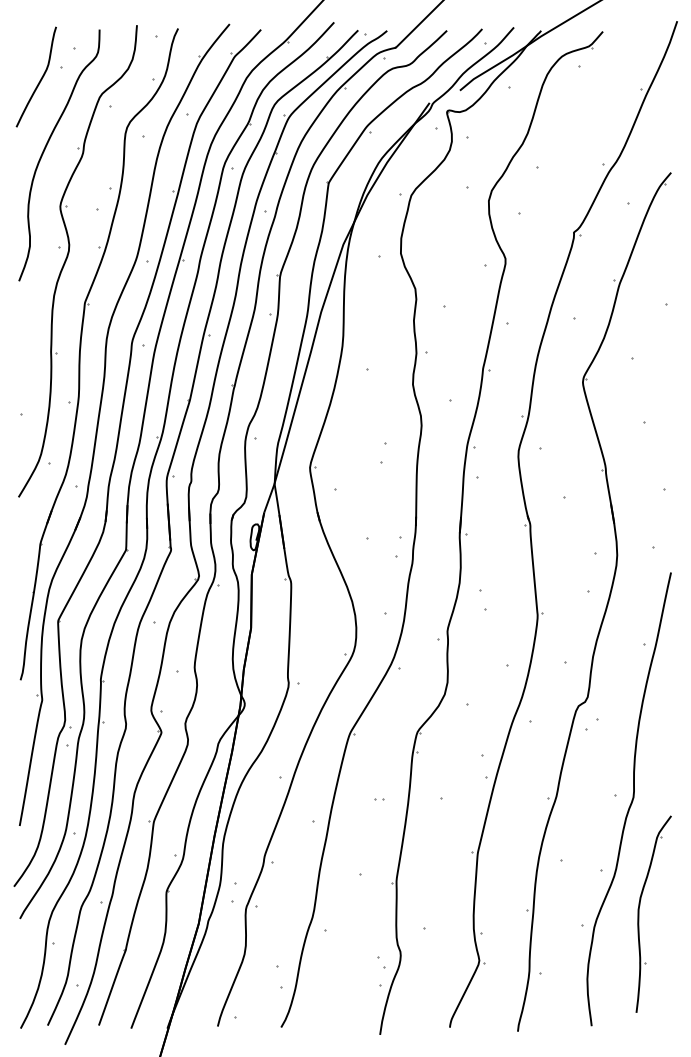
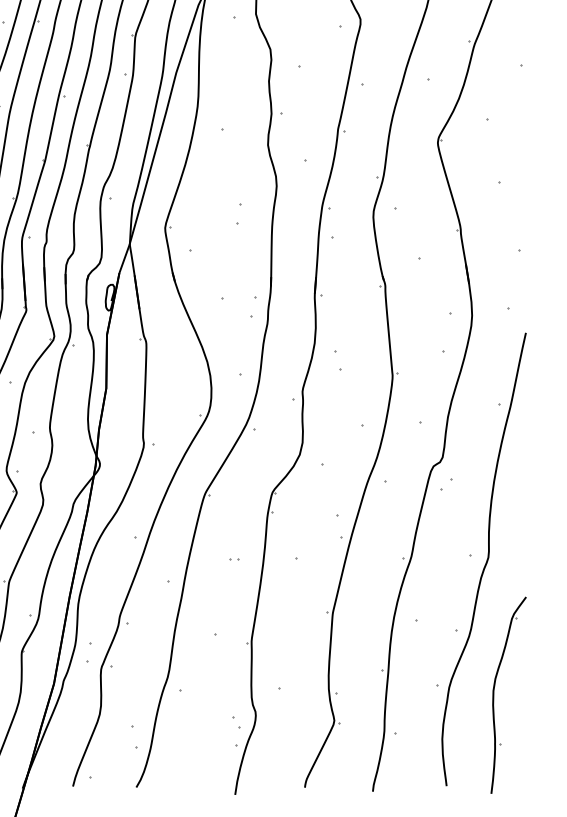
part: (639, 913) -> (494, 694), moved

